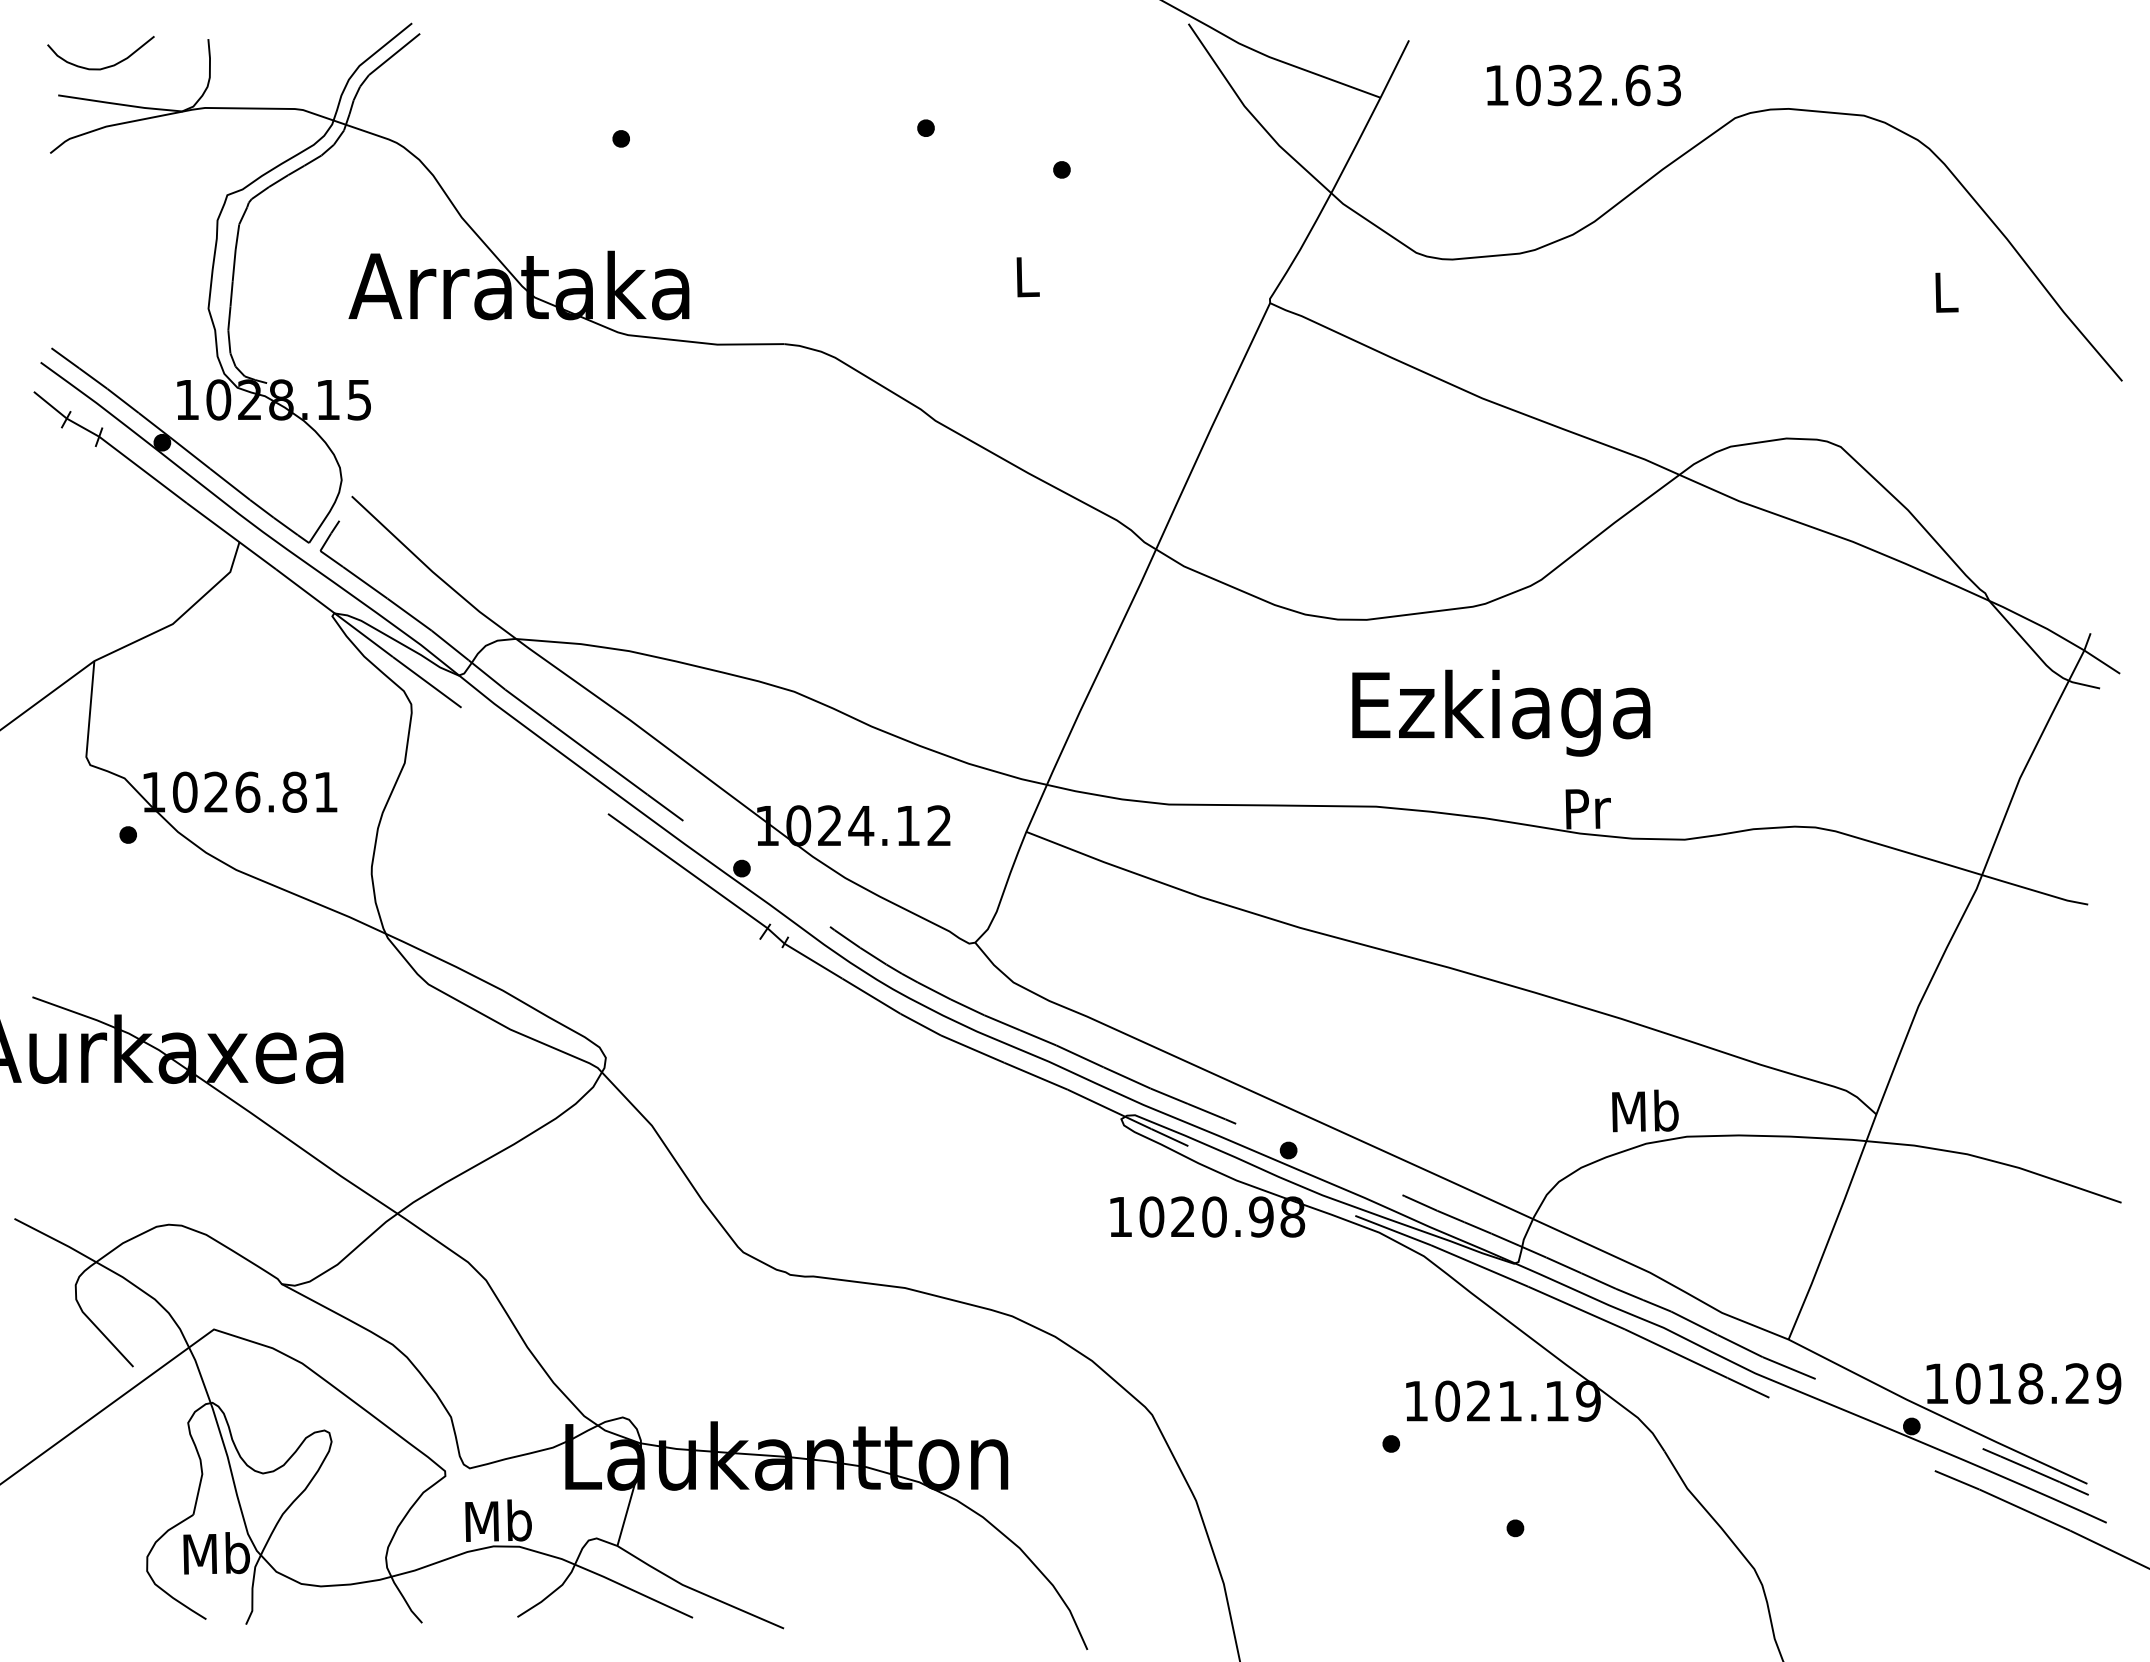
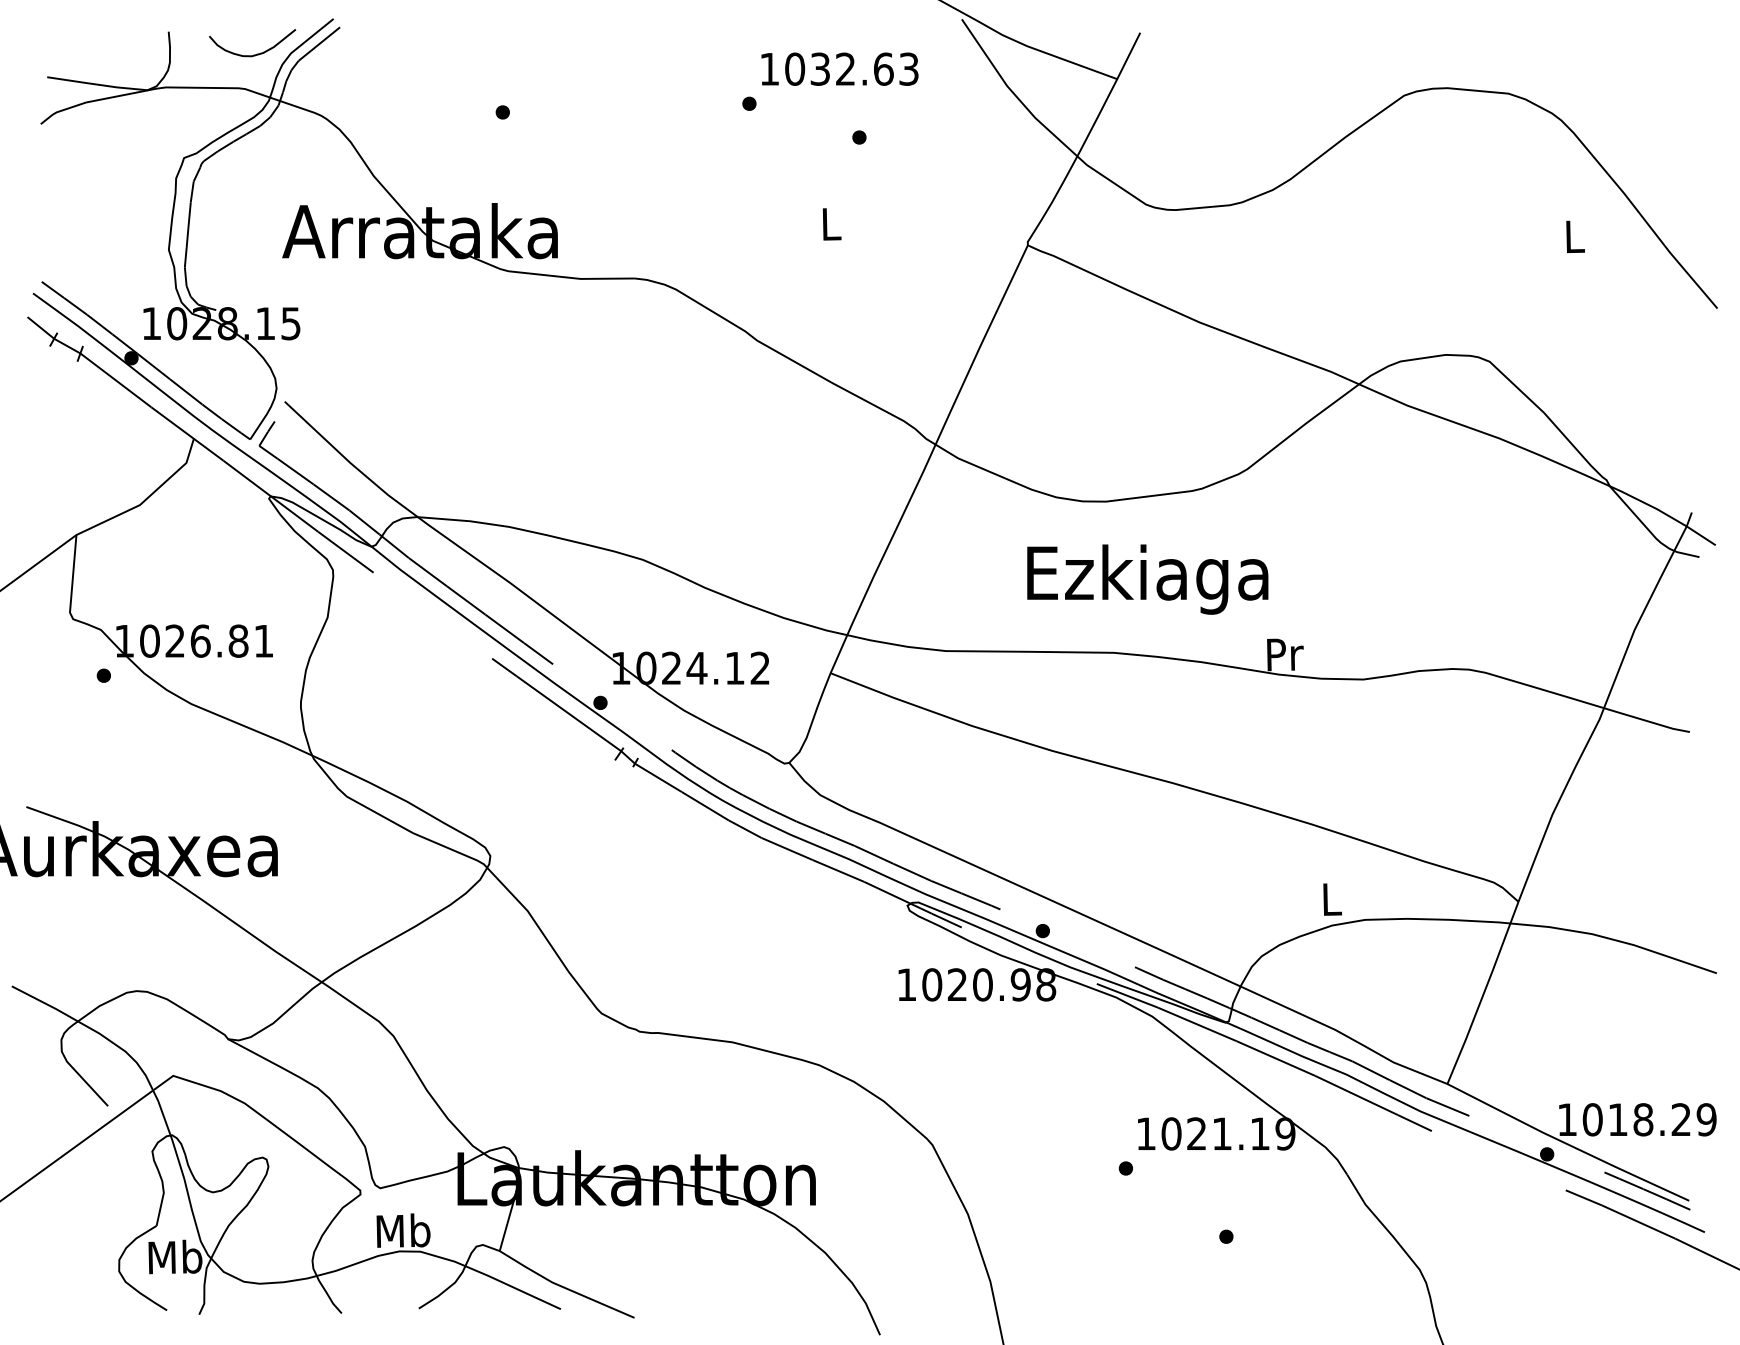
curve: (102, 67) -> (253, 54), moved
text: (1583, 85) -> (839, 69), moved
text: (1501, 712) -> (1147, 579), moved
text: (1645, 1110) -> (1331, 898), Mb -> L

